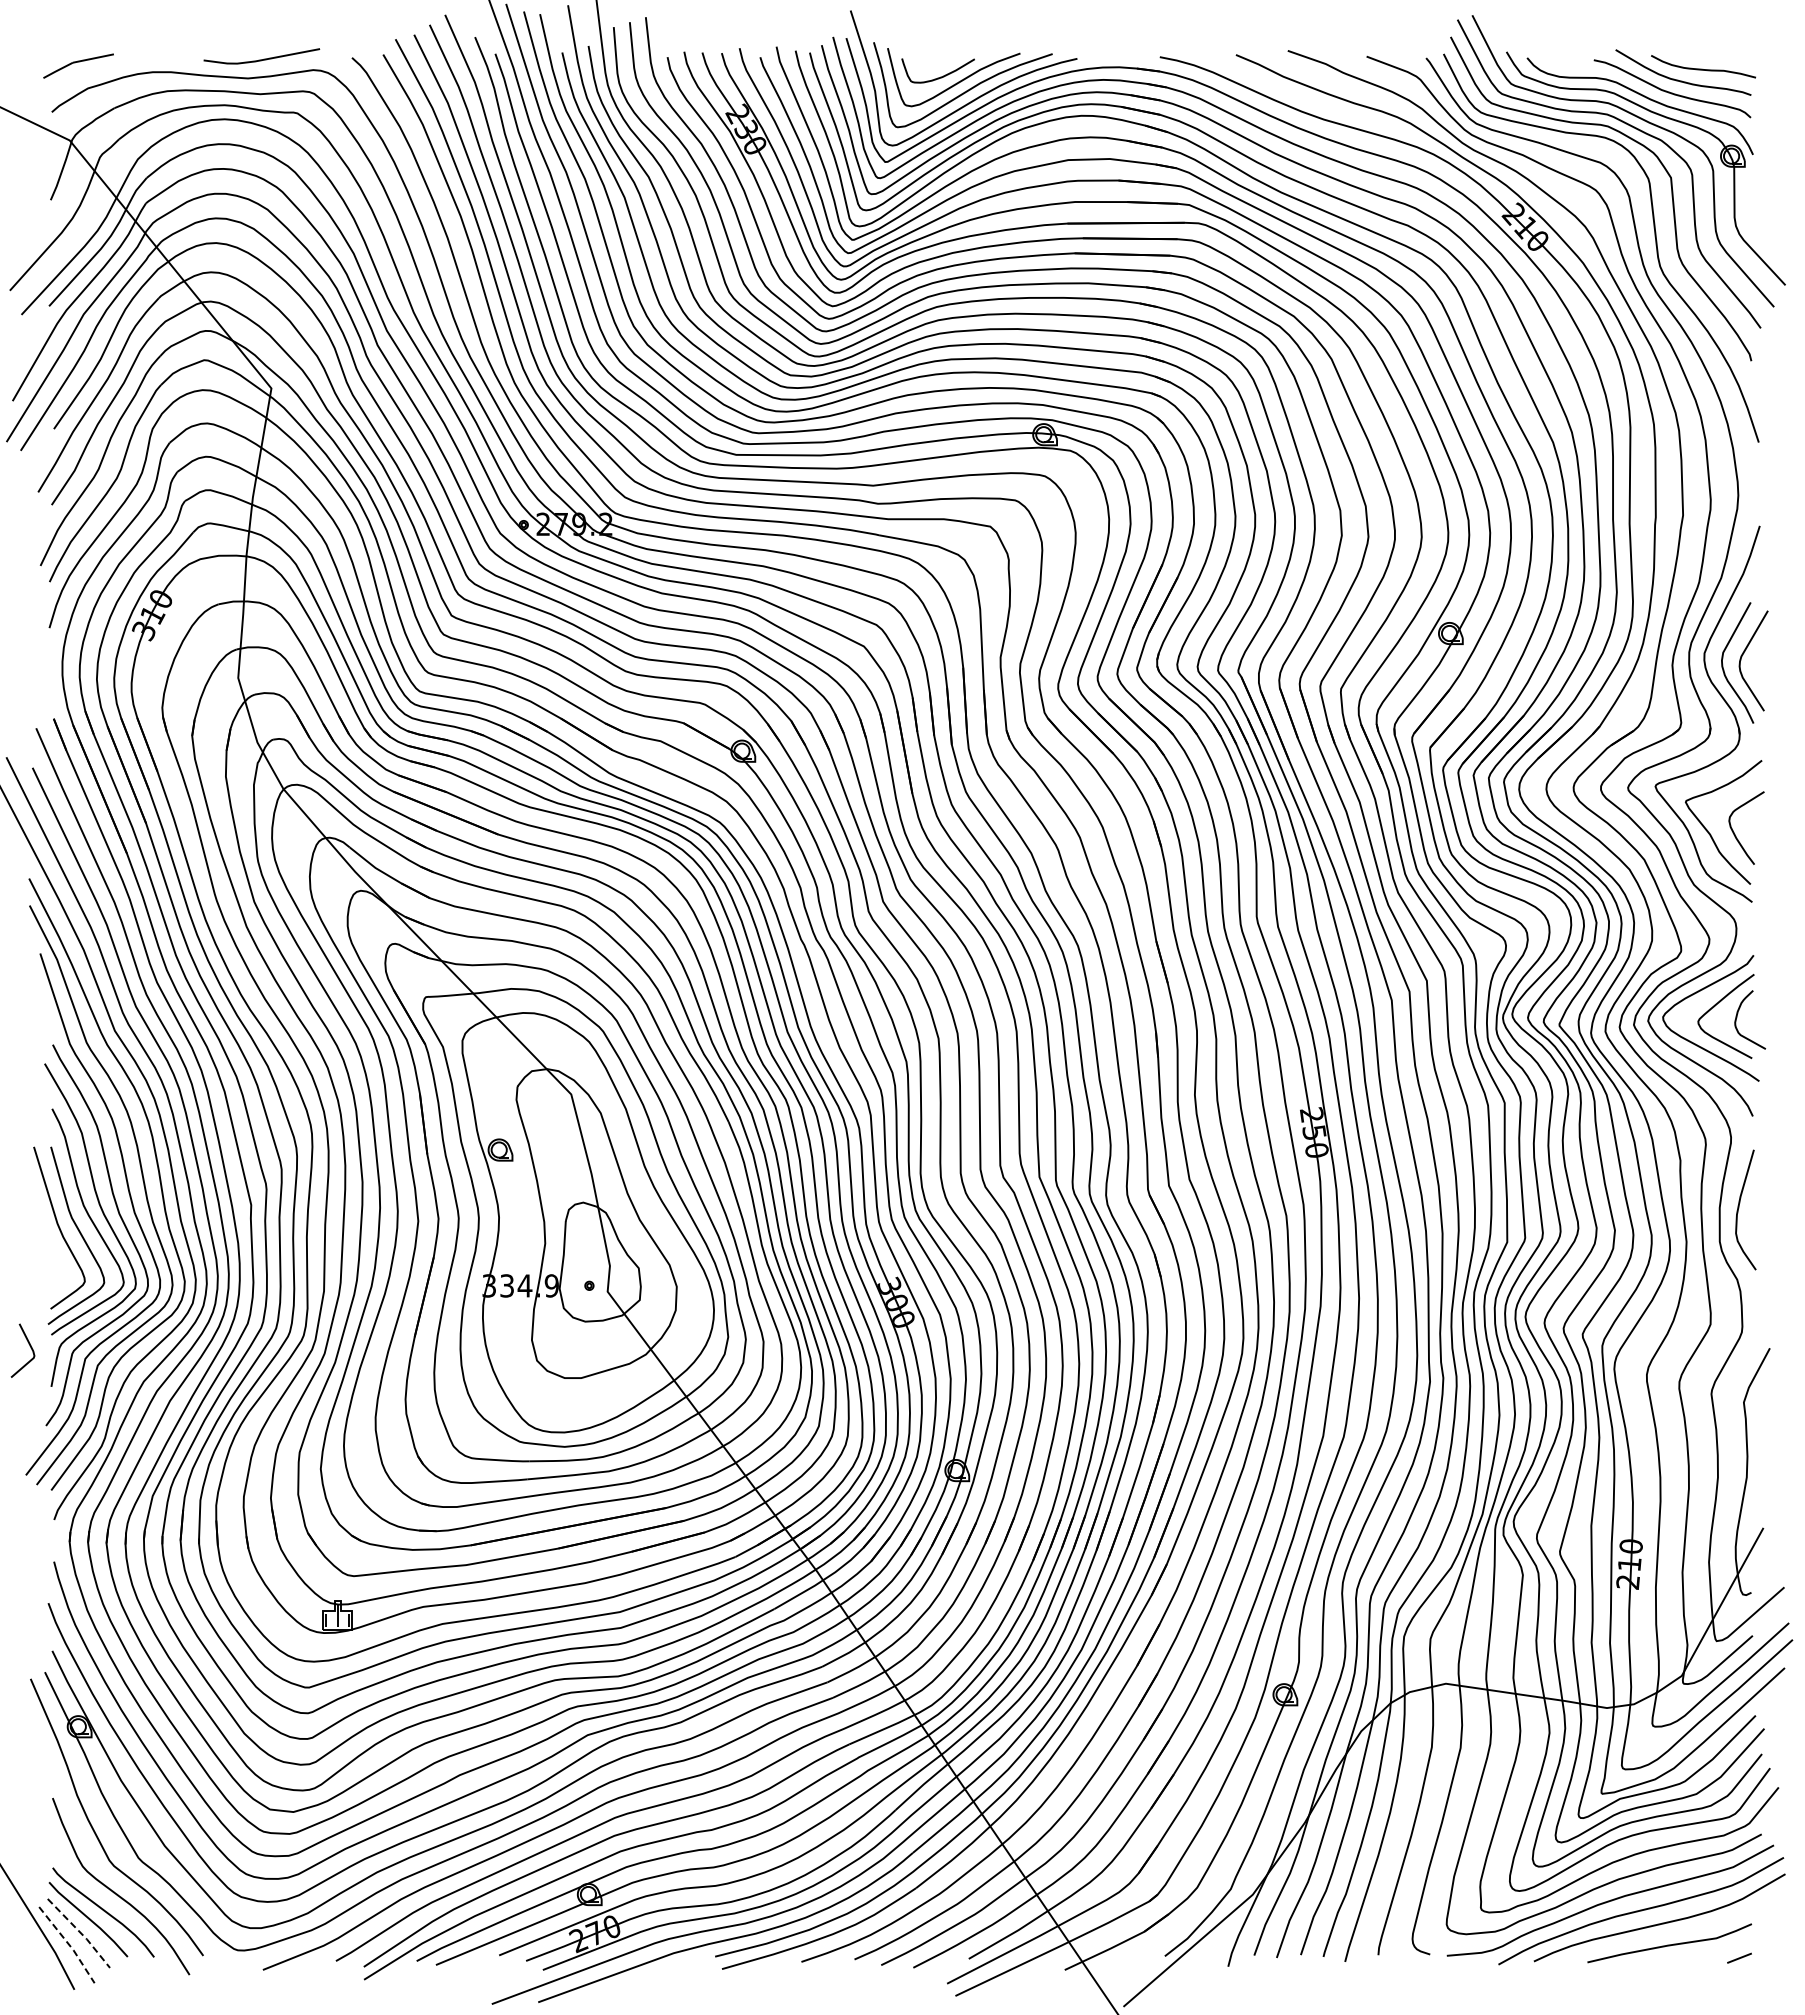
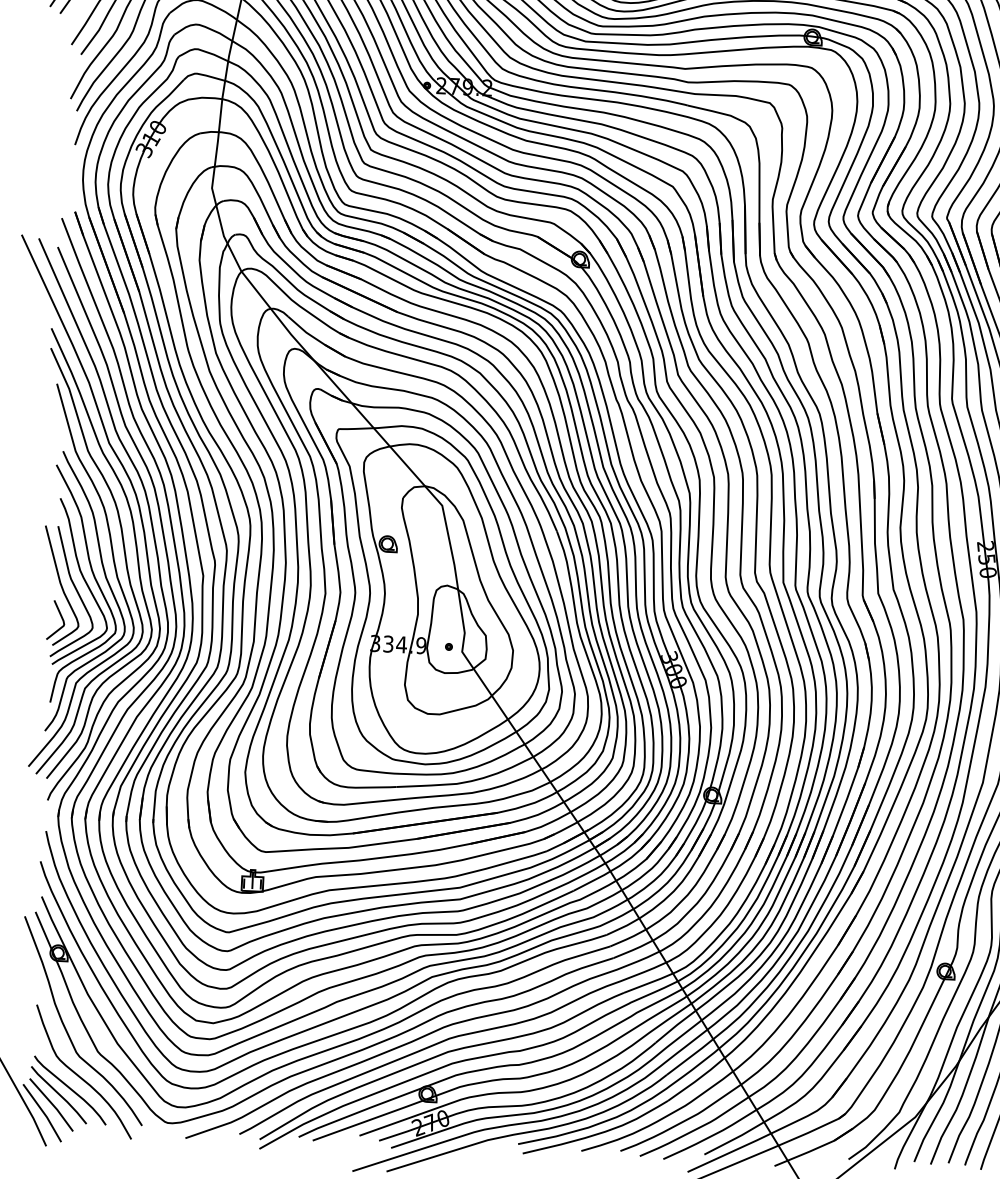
line: (29, 1346) -> (60, 617), moved
line: (80, 1932) -> (52, 1104), dashed -> solid
line: (69, 1944) -> (44, 1112), dashed -> solid

